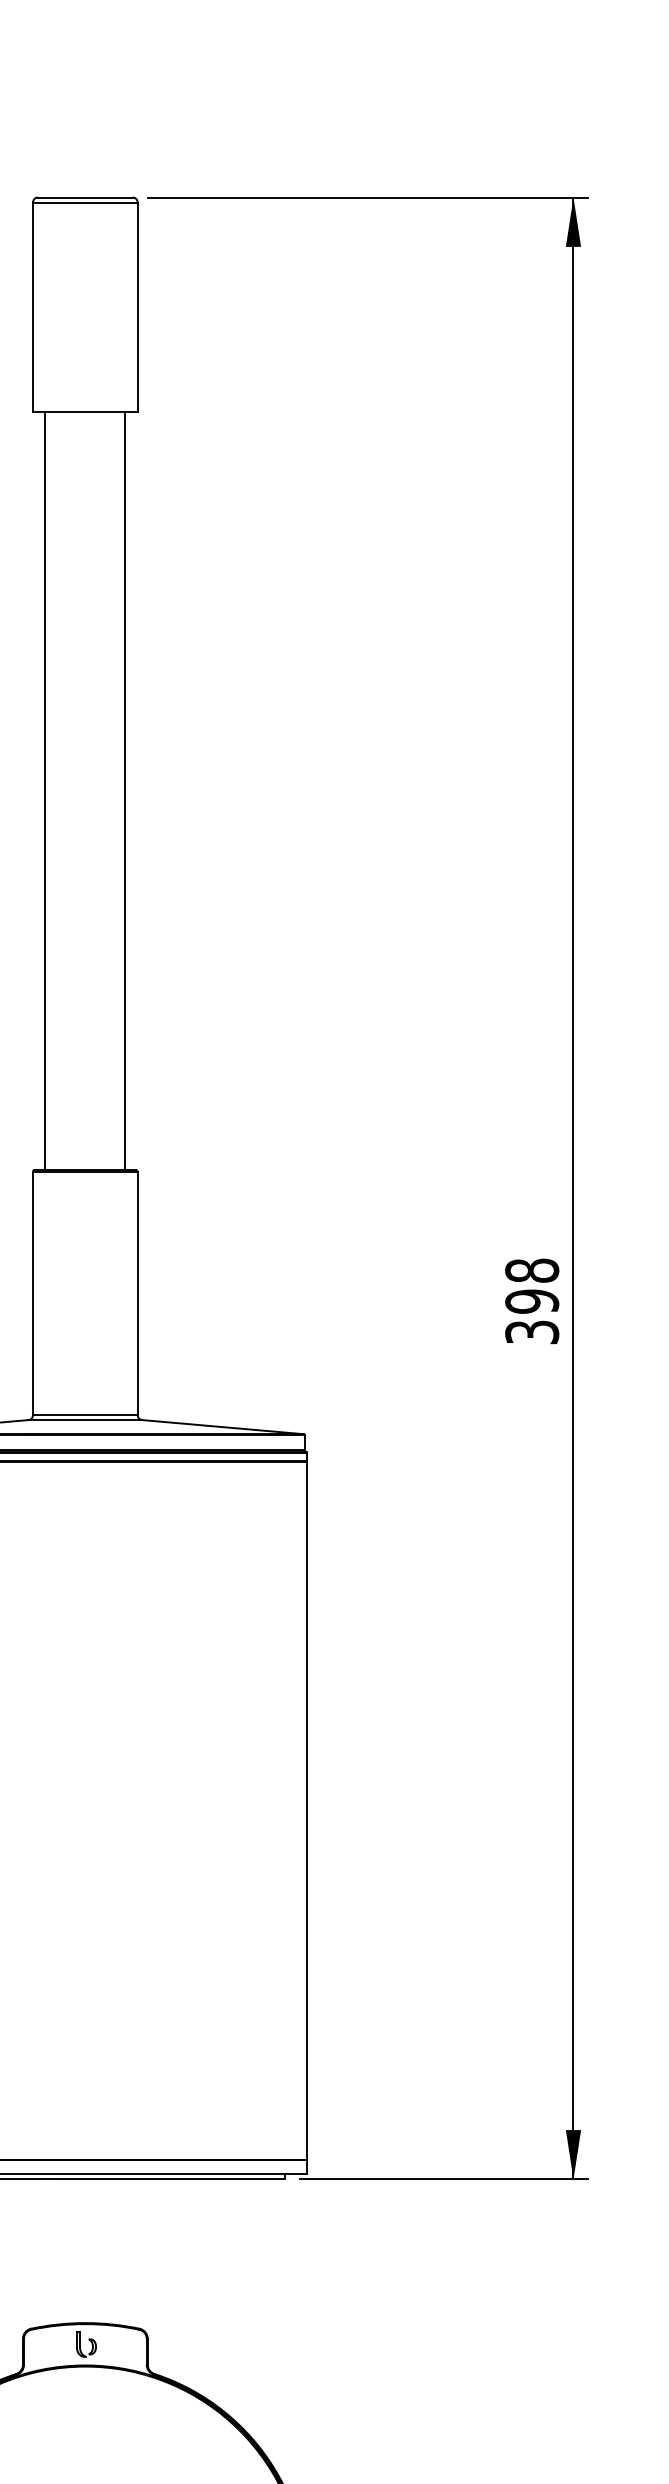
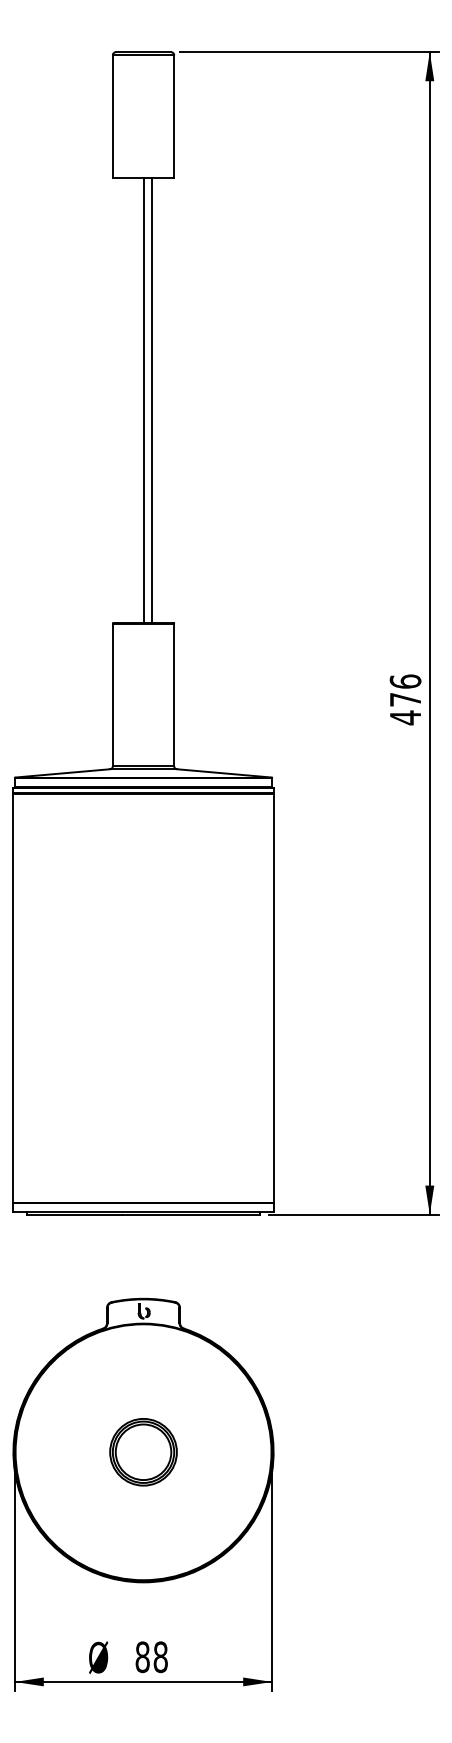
line: (46, 789) -> (152, 399), moved
line: (124, 789) -> (143, 399), moved
text: (532, 1301) -> (405, 699), 398 -> 476

